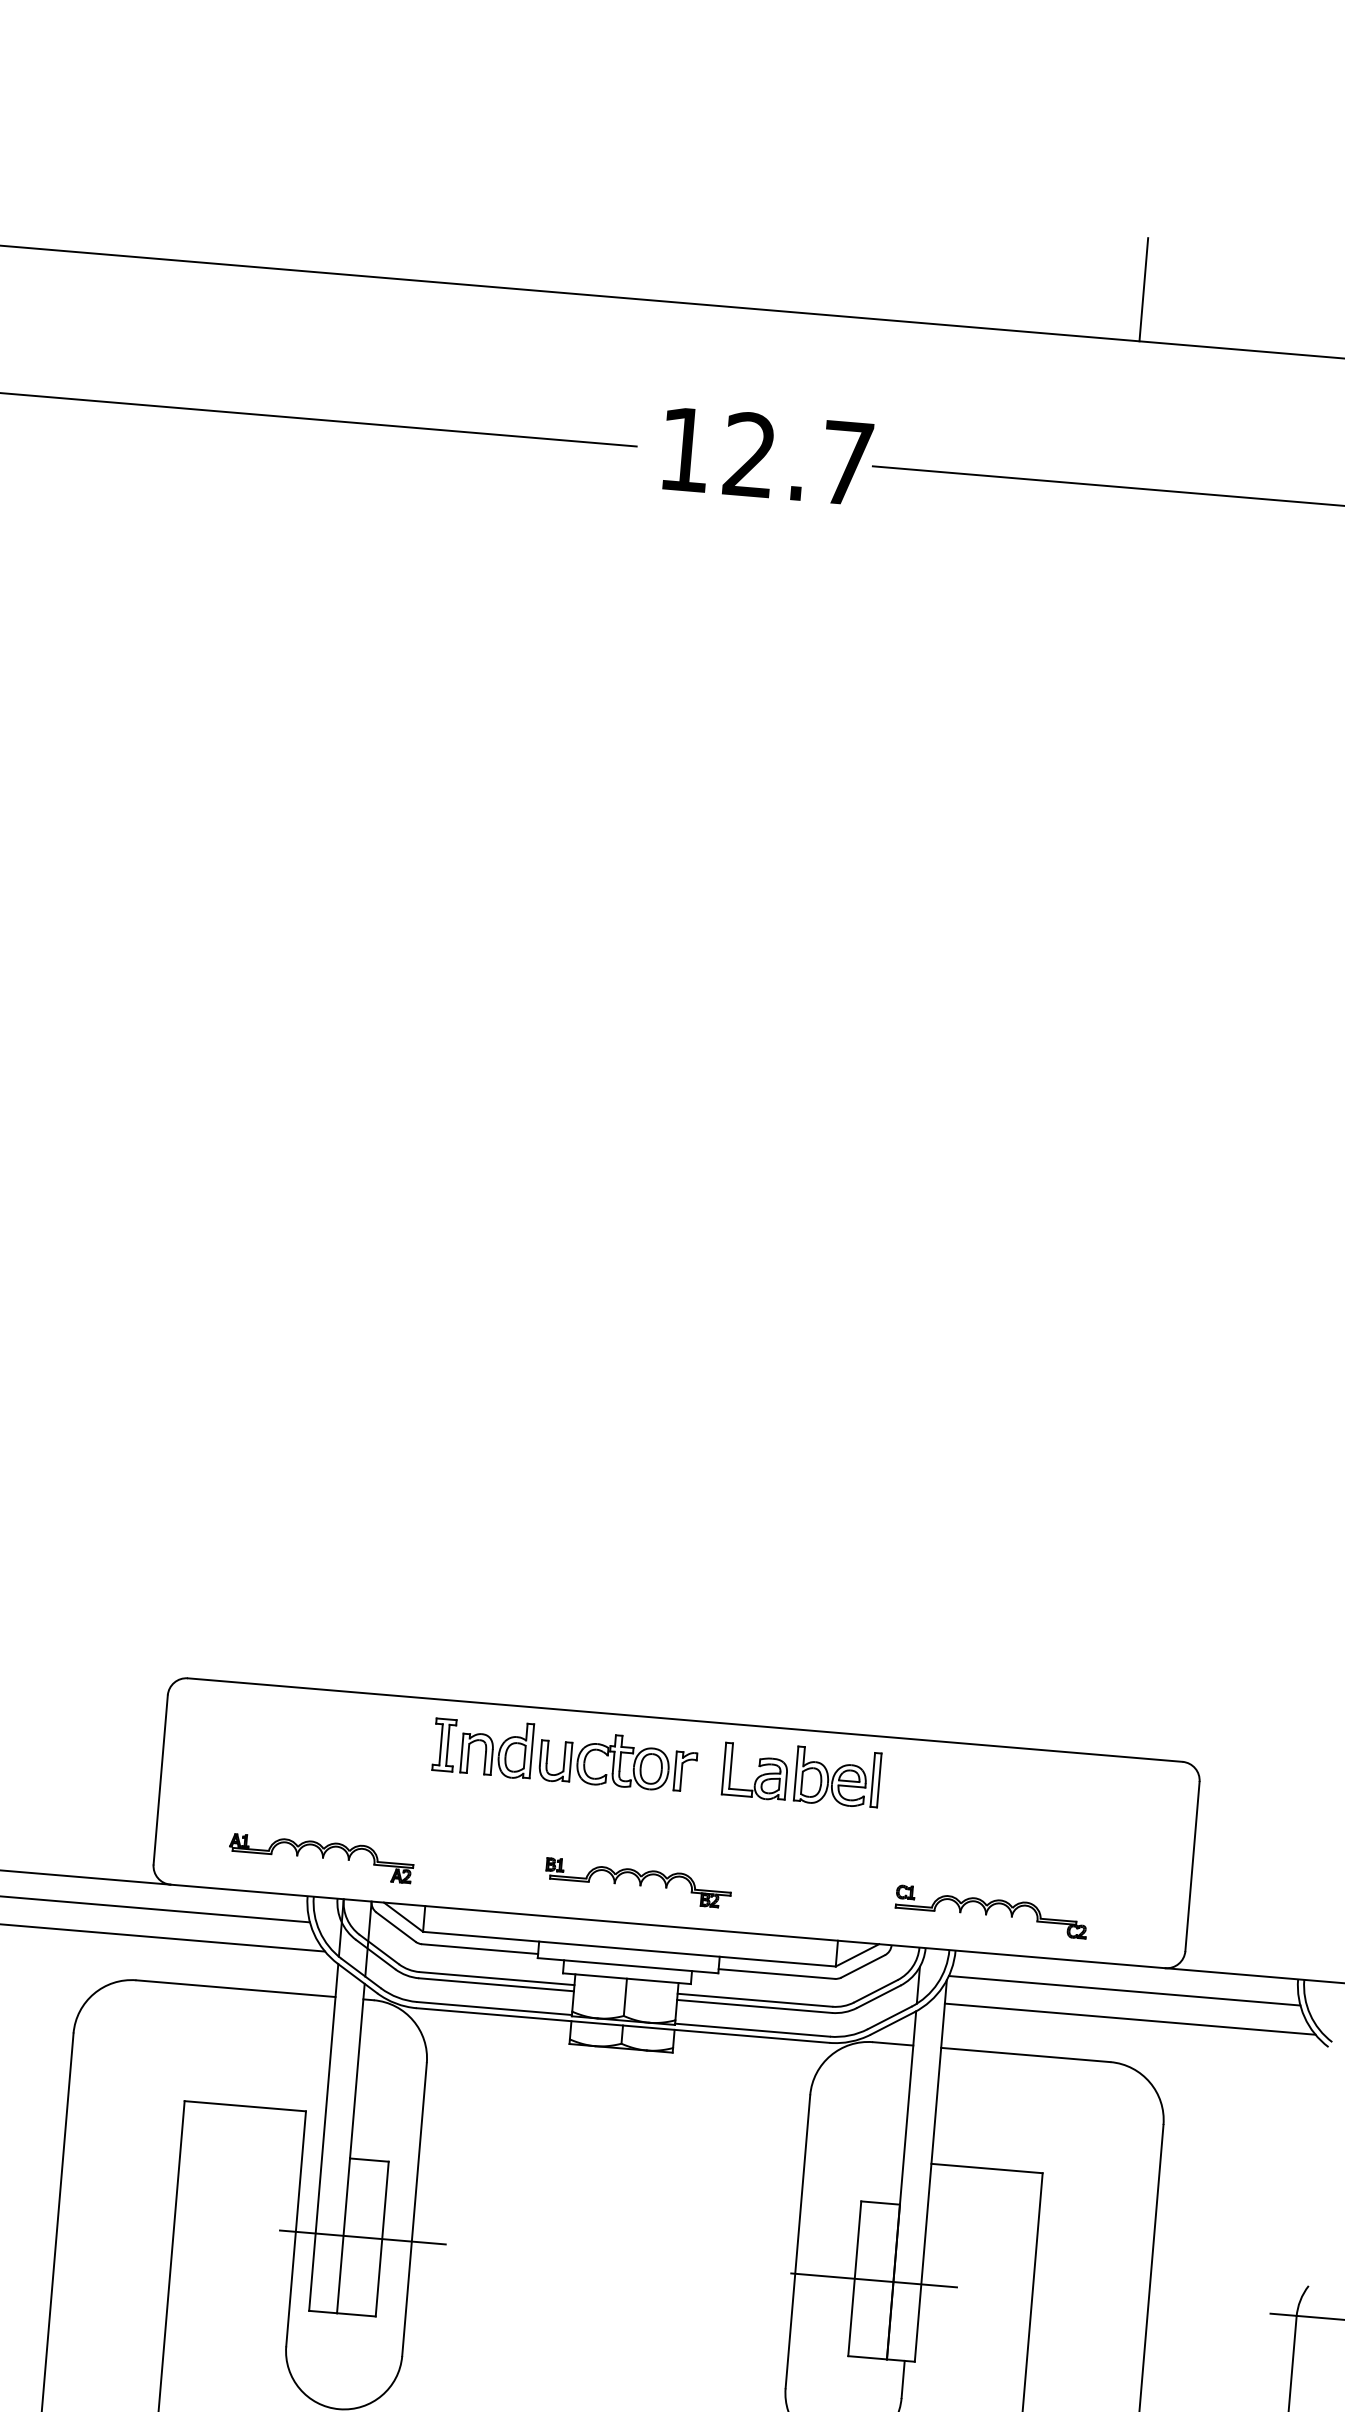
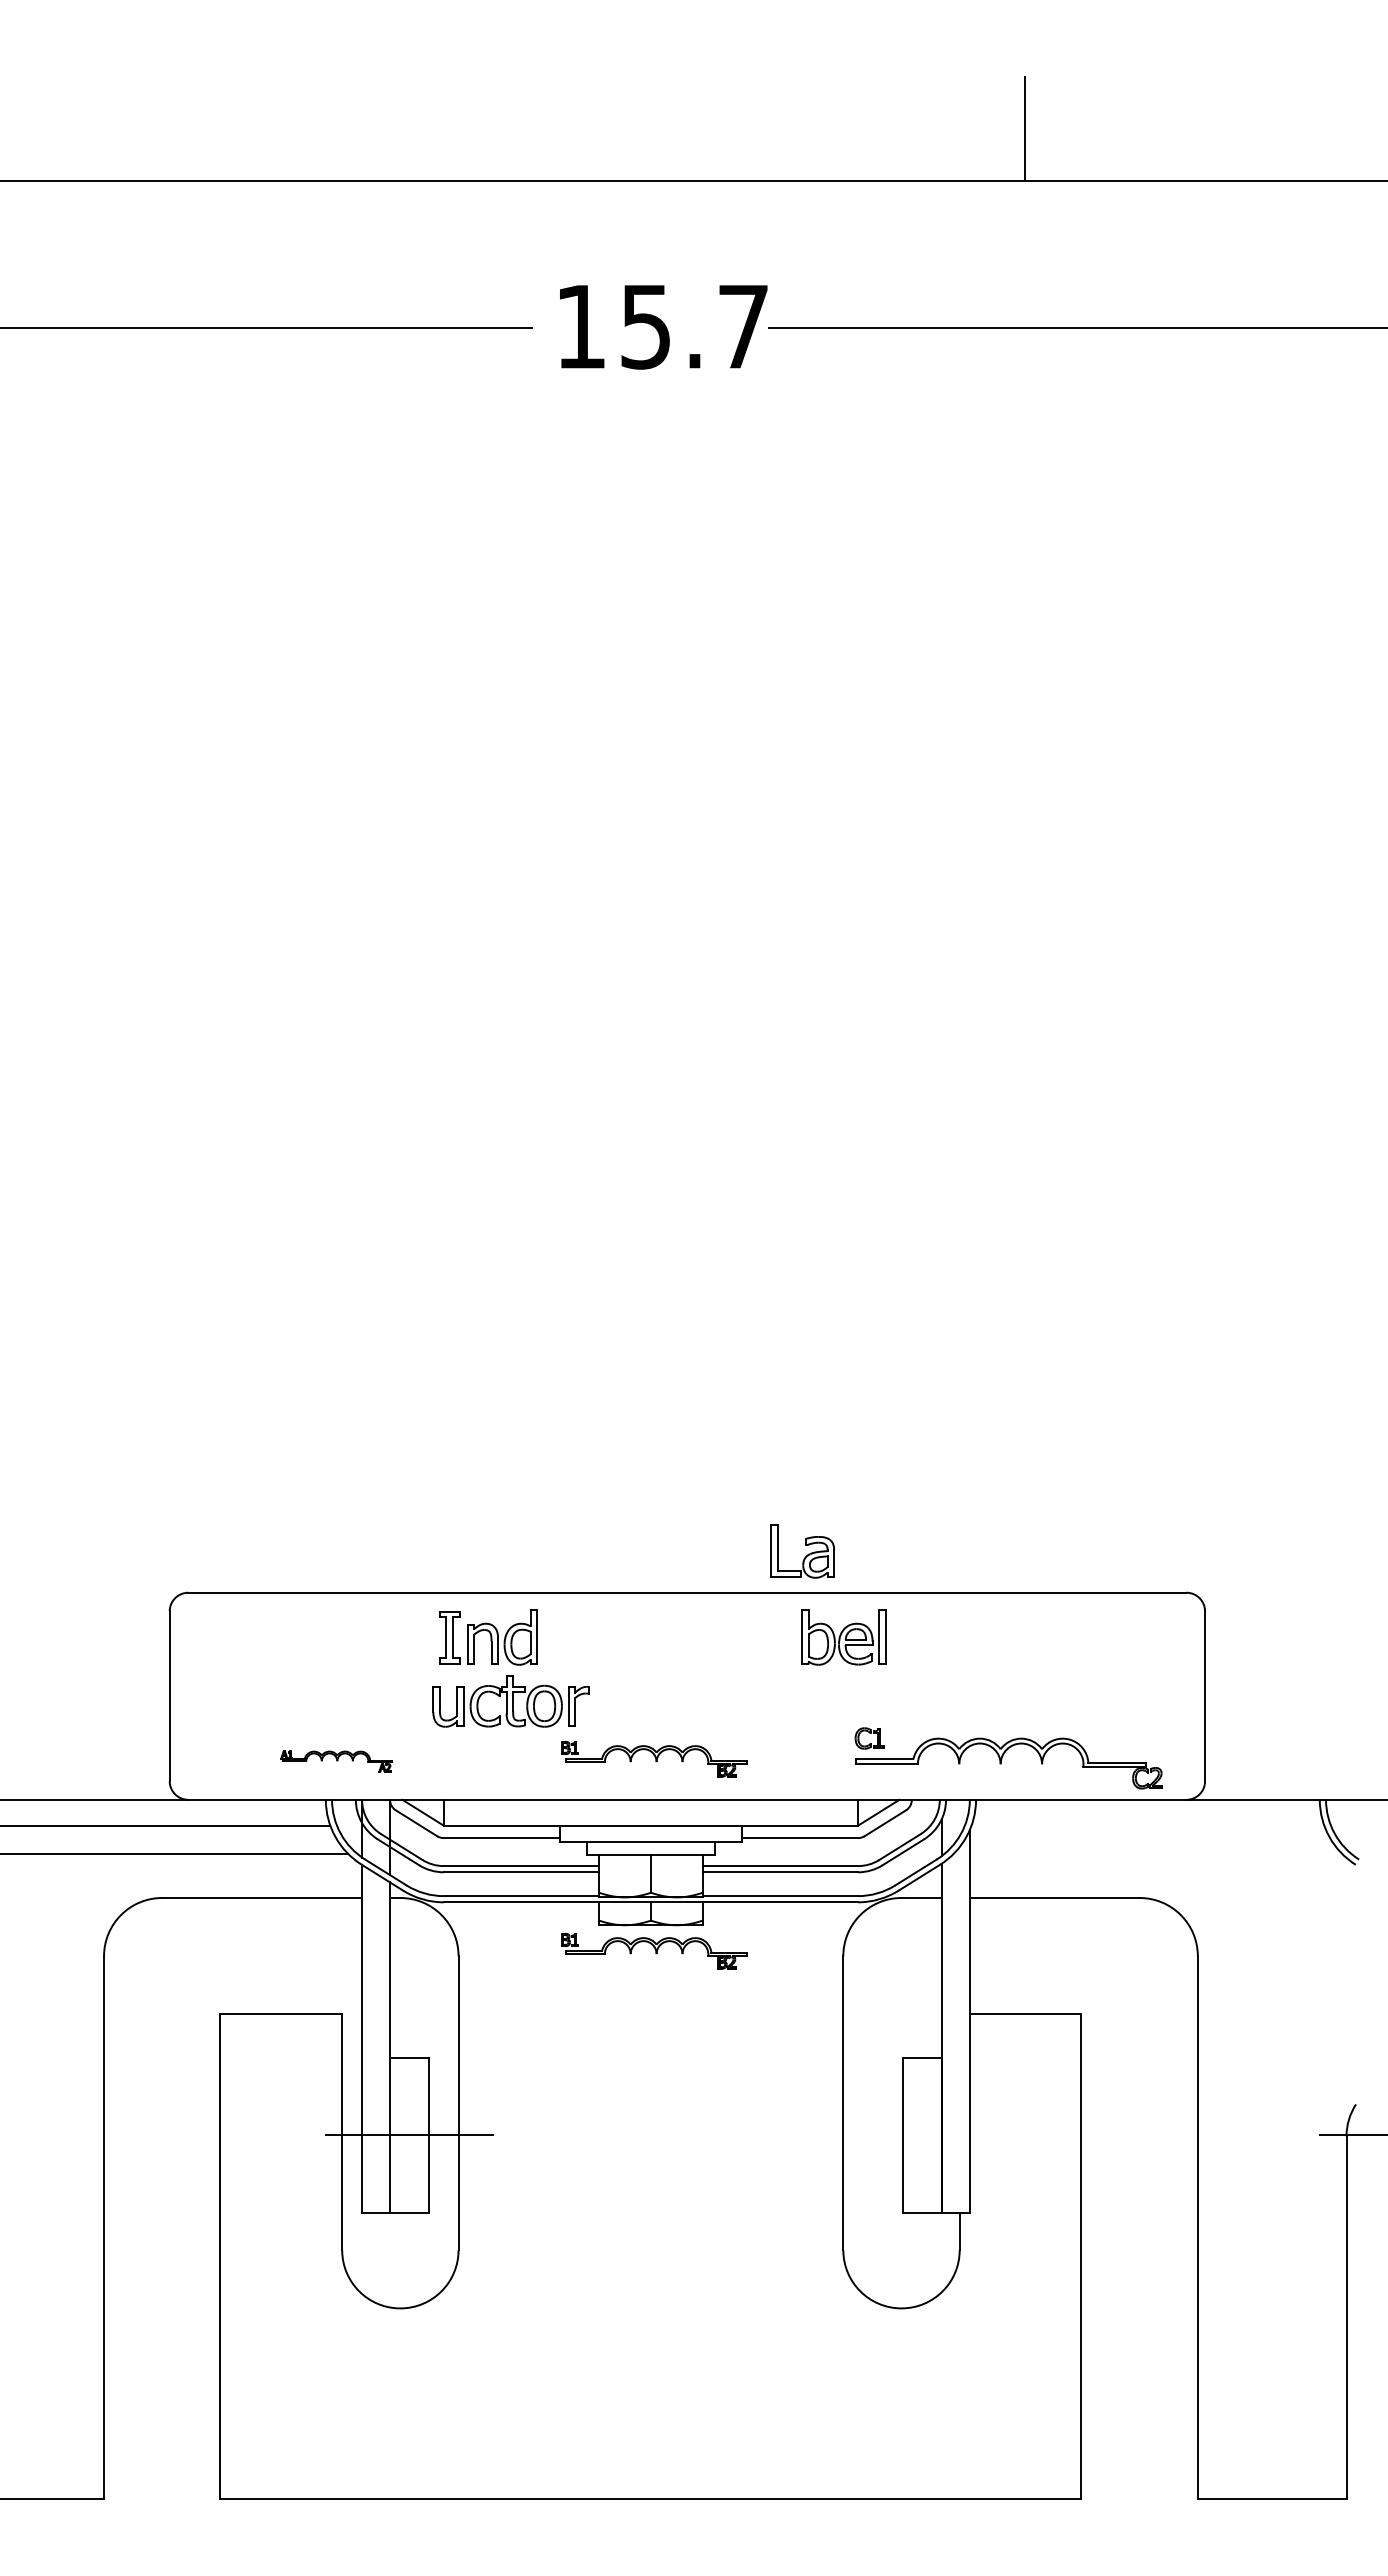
text: (749, 454) -> (645, 326), 12.7 -> 15.7
part: (617, 1761) -> (510, 1701), moved
part: (755, 1771) -> (802, 1551), moved
part: (321, 1858) -> (336, 1761), size x0.6
part: (990, 1912) -> (1007, 1758), size x1.6
line: (1124, 1990) -> (1147, 1825), removed
line: (1129, 2019) -> (1155, 1853), removed
part: (622, 2073) -> (654, 1950), added
line: (874, 2280) -> (922, 2135), removed

